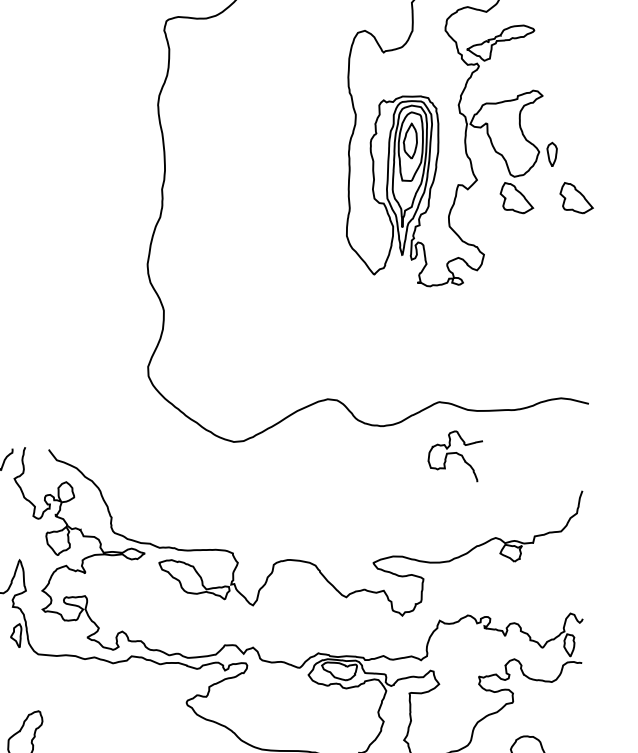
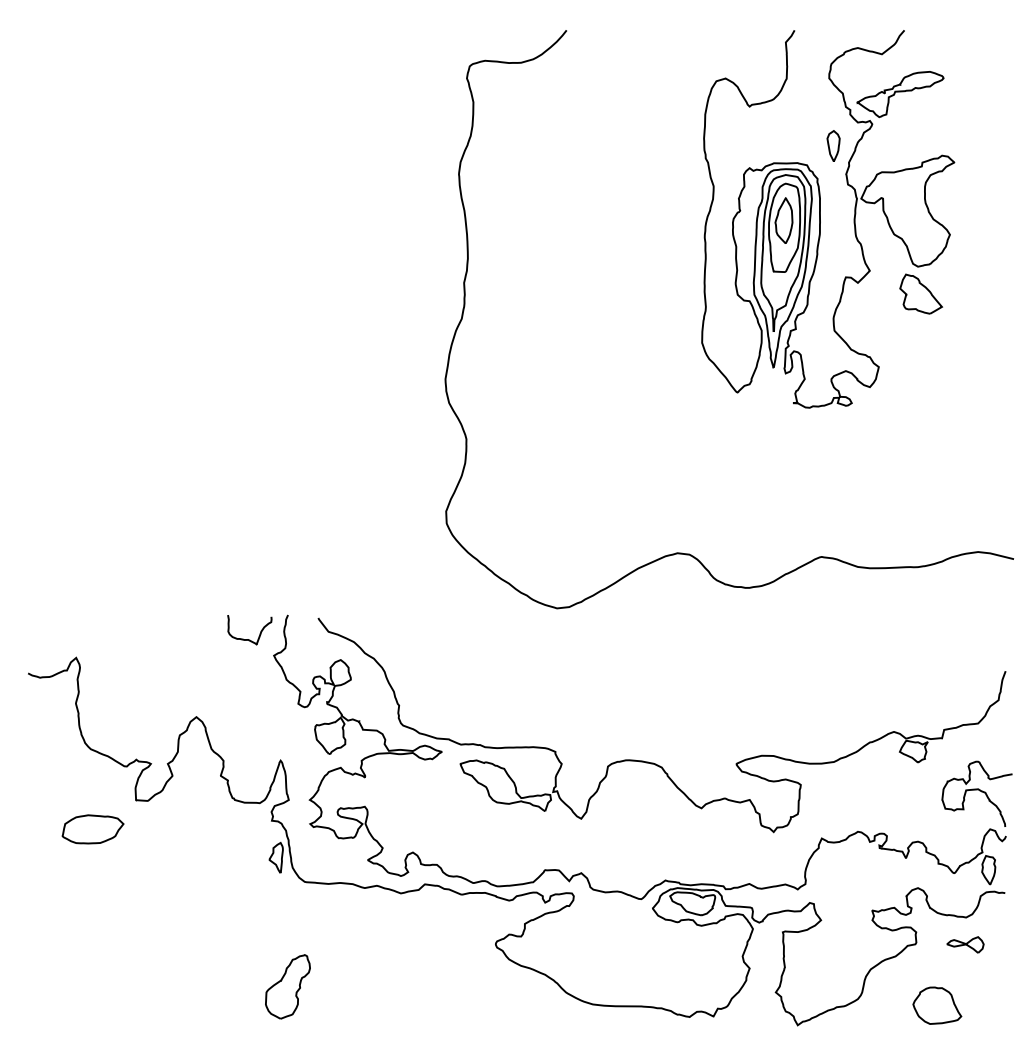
part: (552, 154) -> (833, 145), moved
part: (576, 197) -> (998, 293), removed
curve: (455, 453) -> (976, 790), moved
part: (551, 702) -> (965, 944), added

